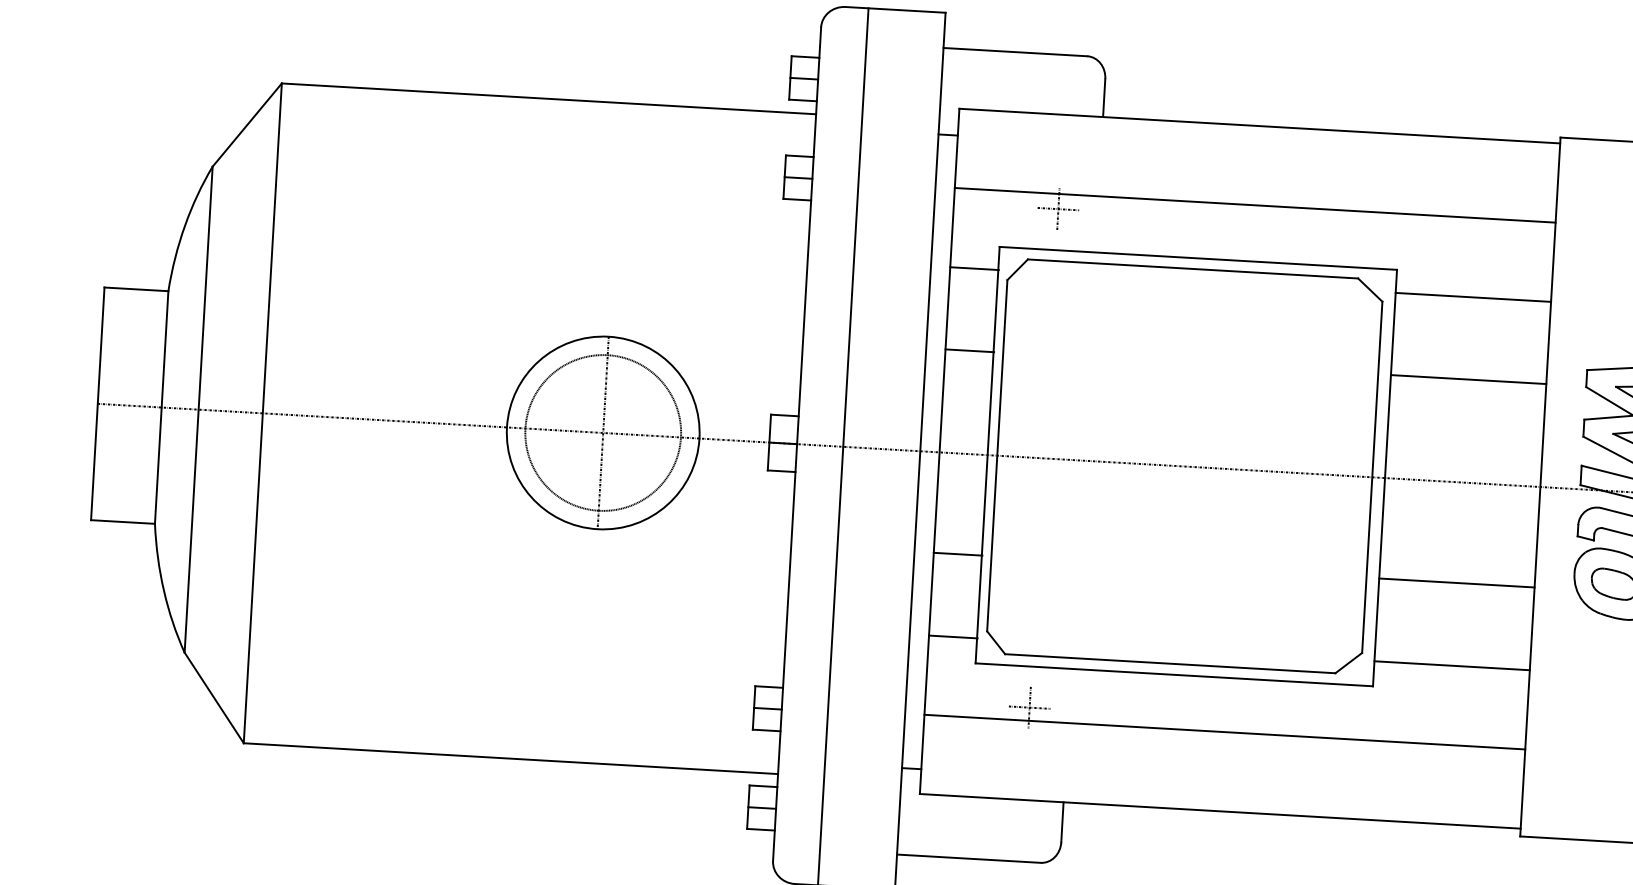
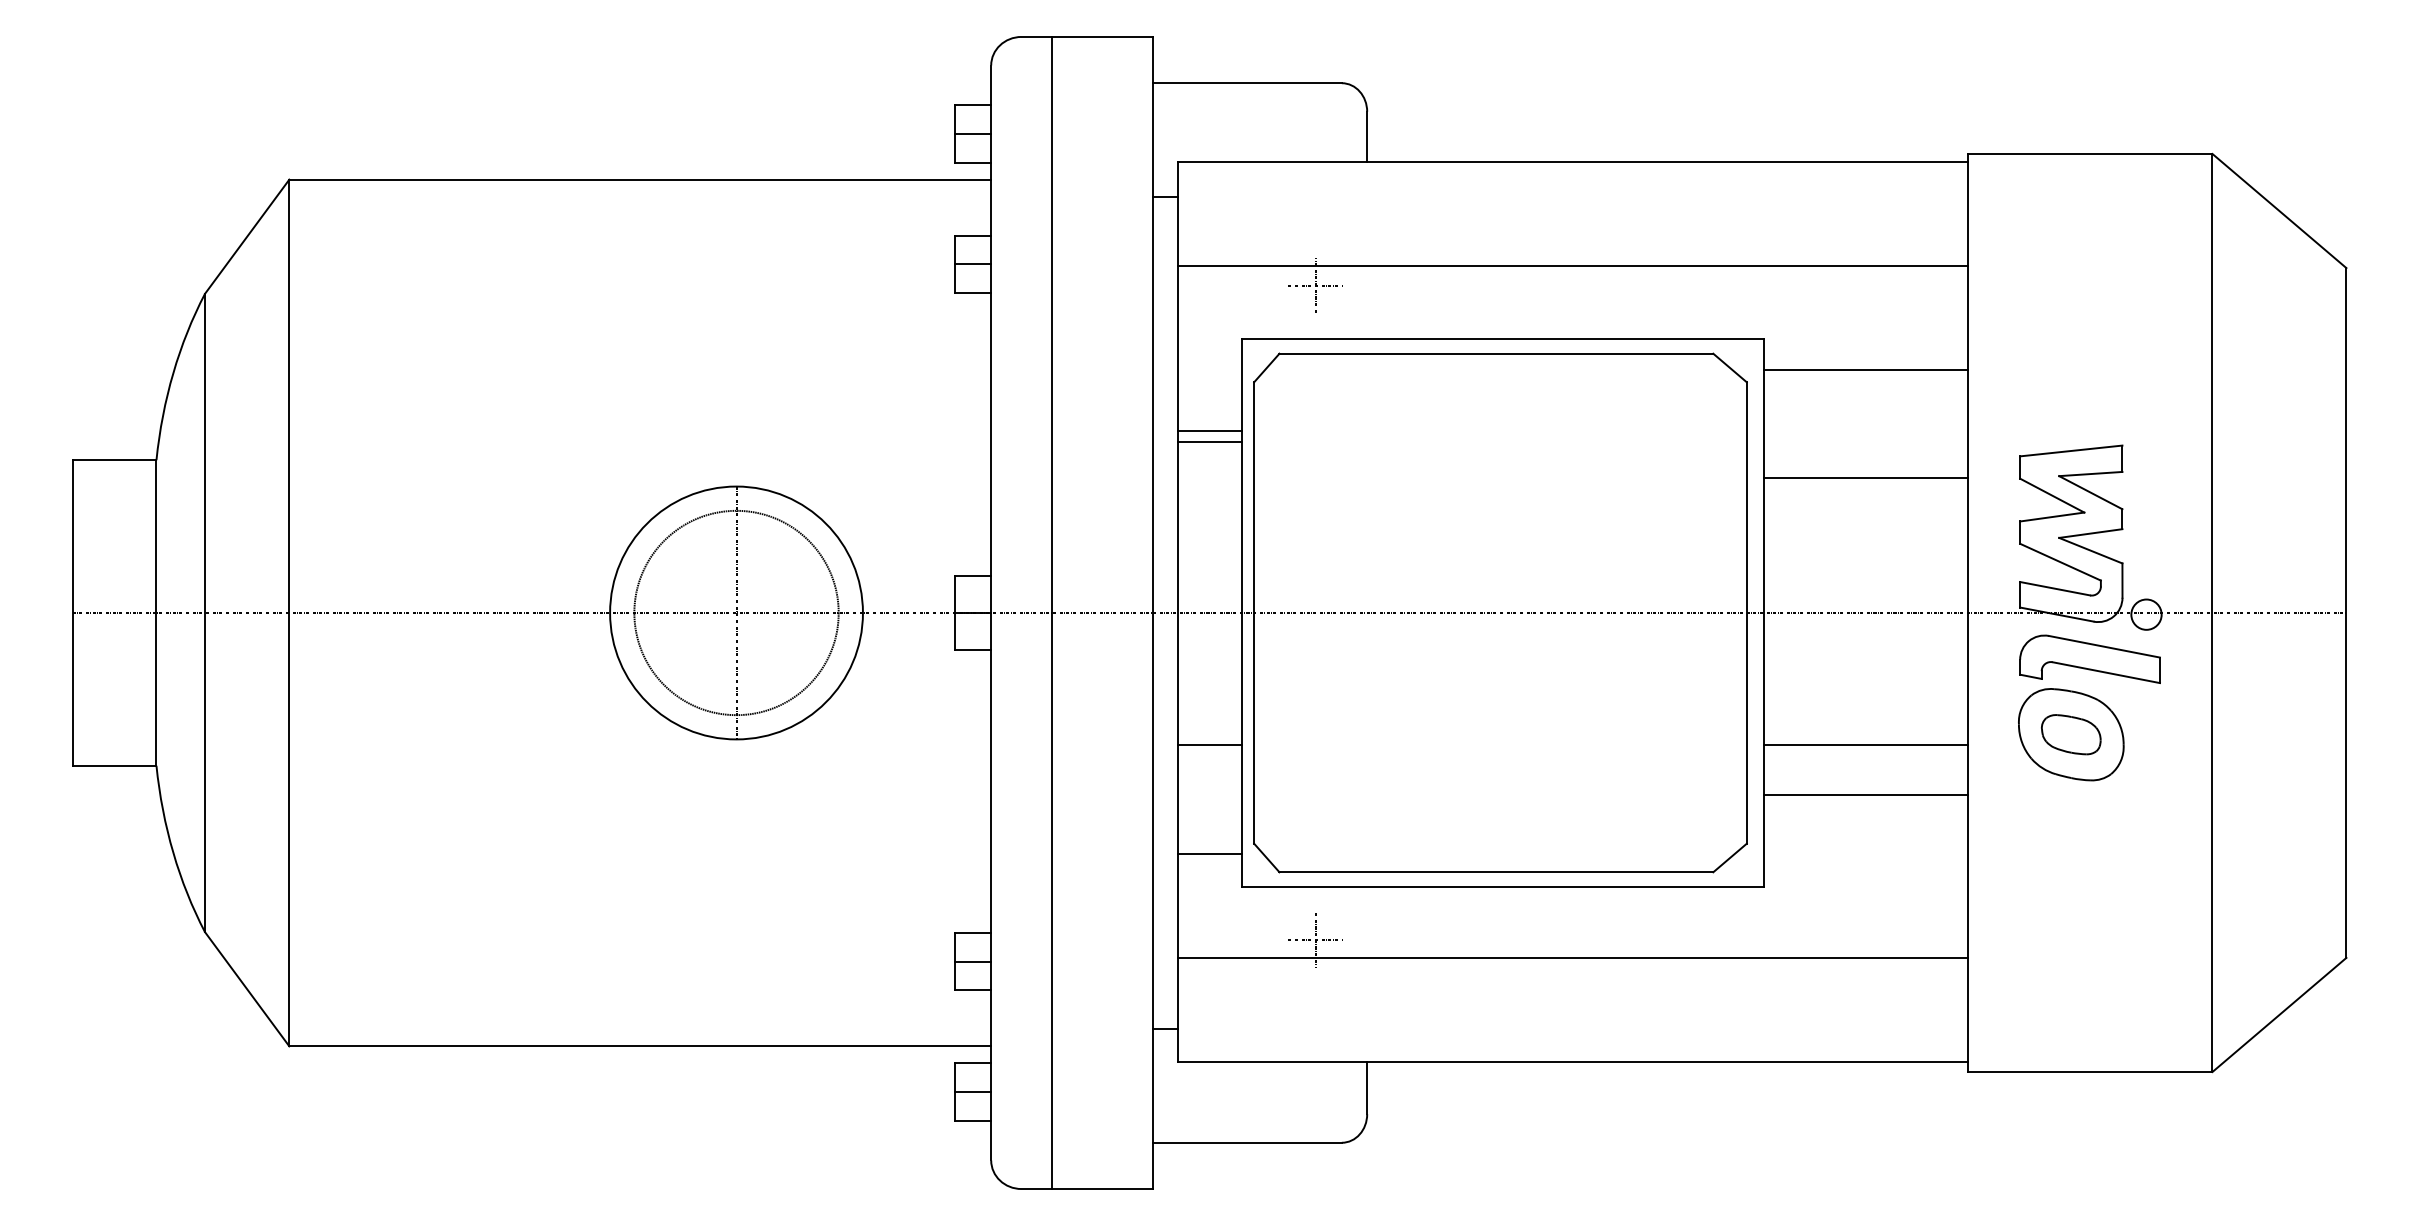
line: (974, 268) -> (1210, 441), moved
line: (969, 350) -> (1210, 430), moved
line: (1452, 665) -> (1865, 794), moved

